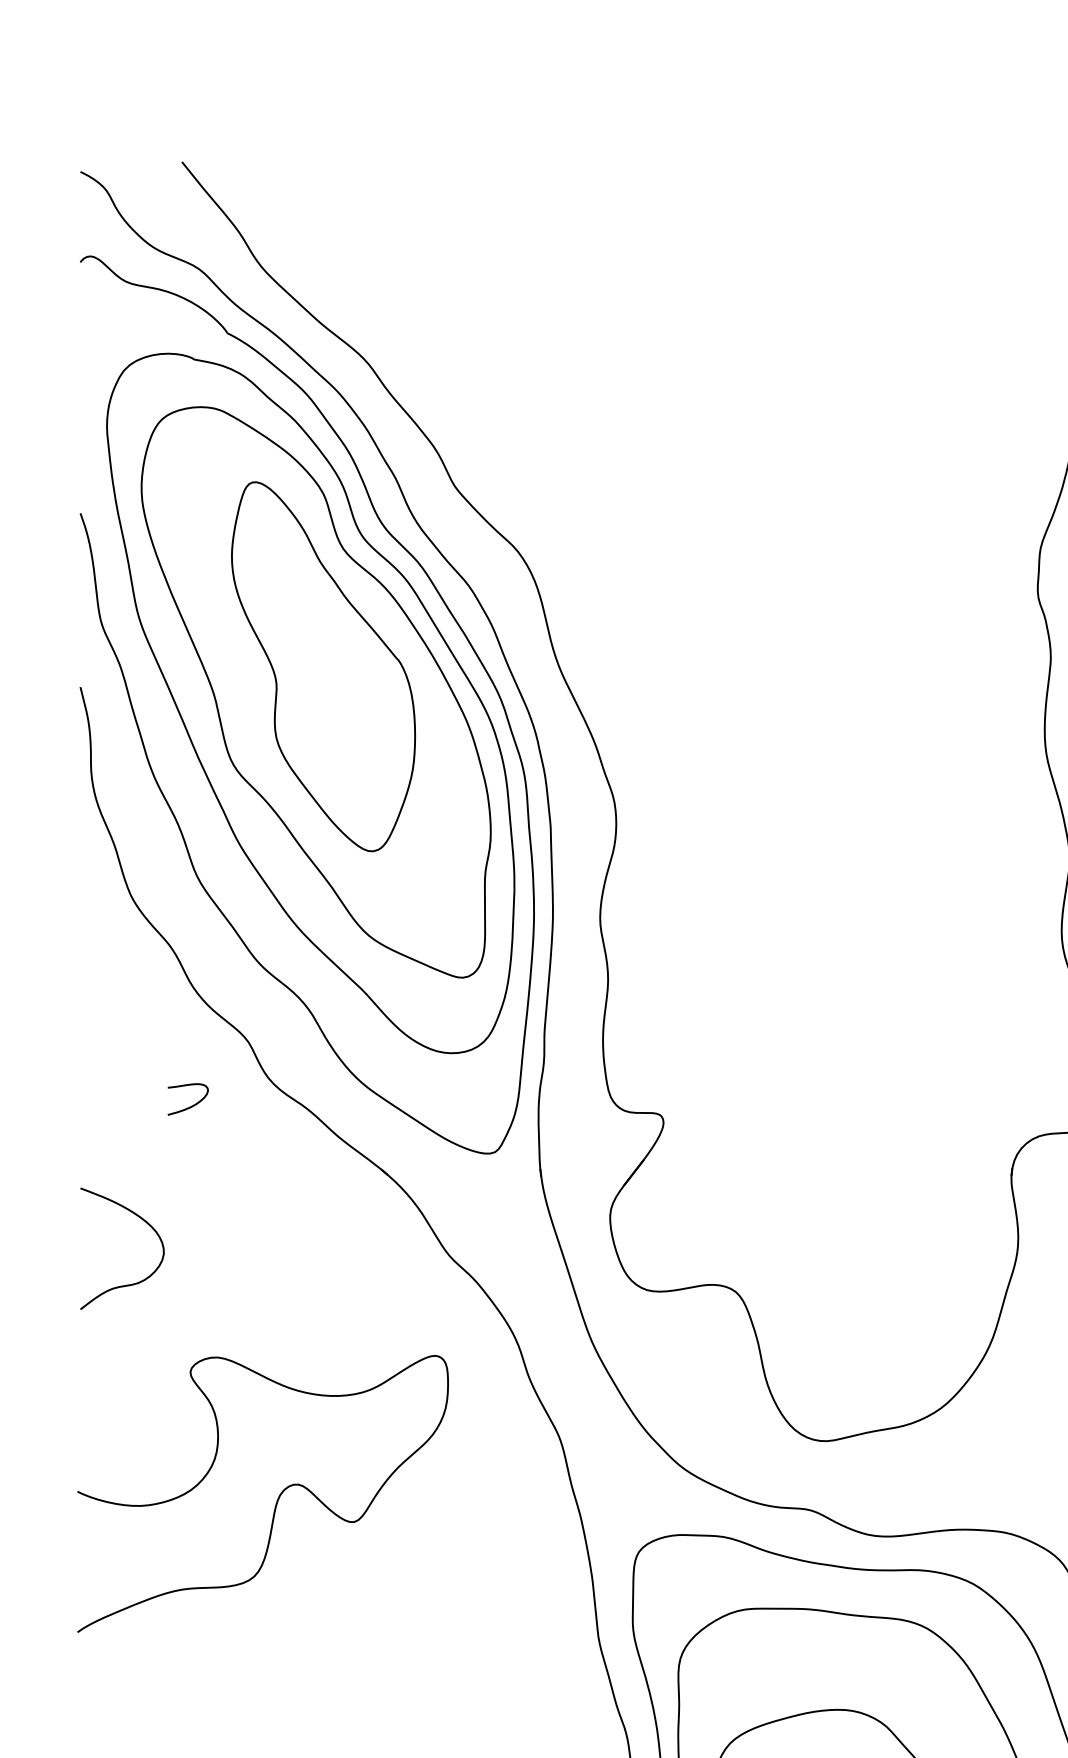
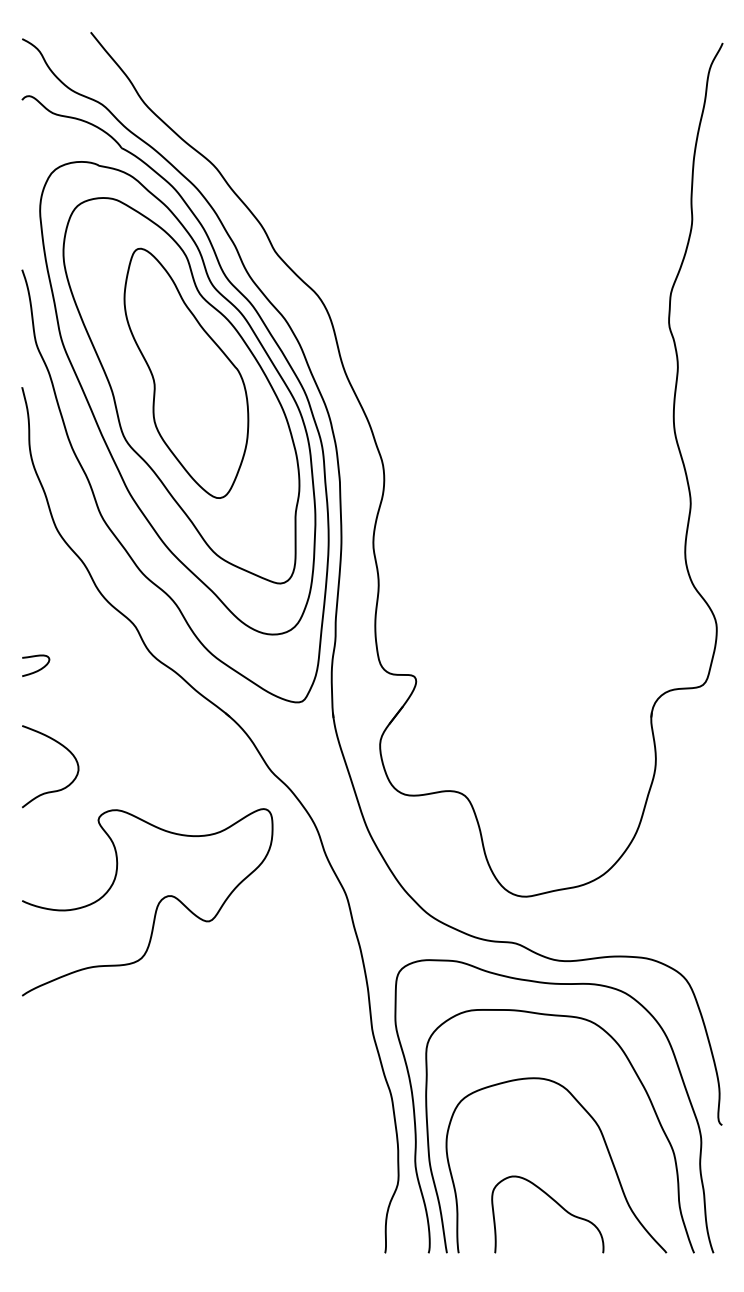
curve: (191, 1104) -> (38, 669), moved
curve: (276, 1500) -> (156, 906), moved

